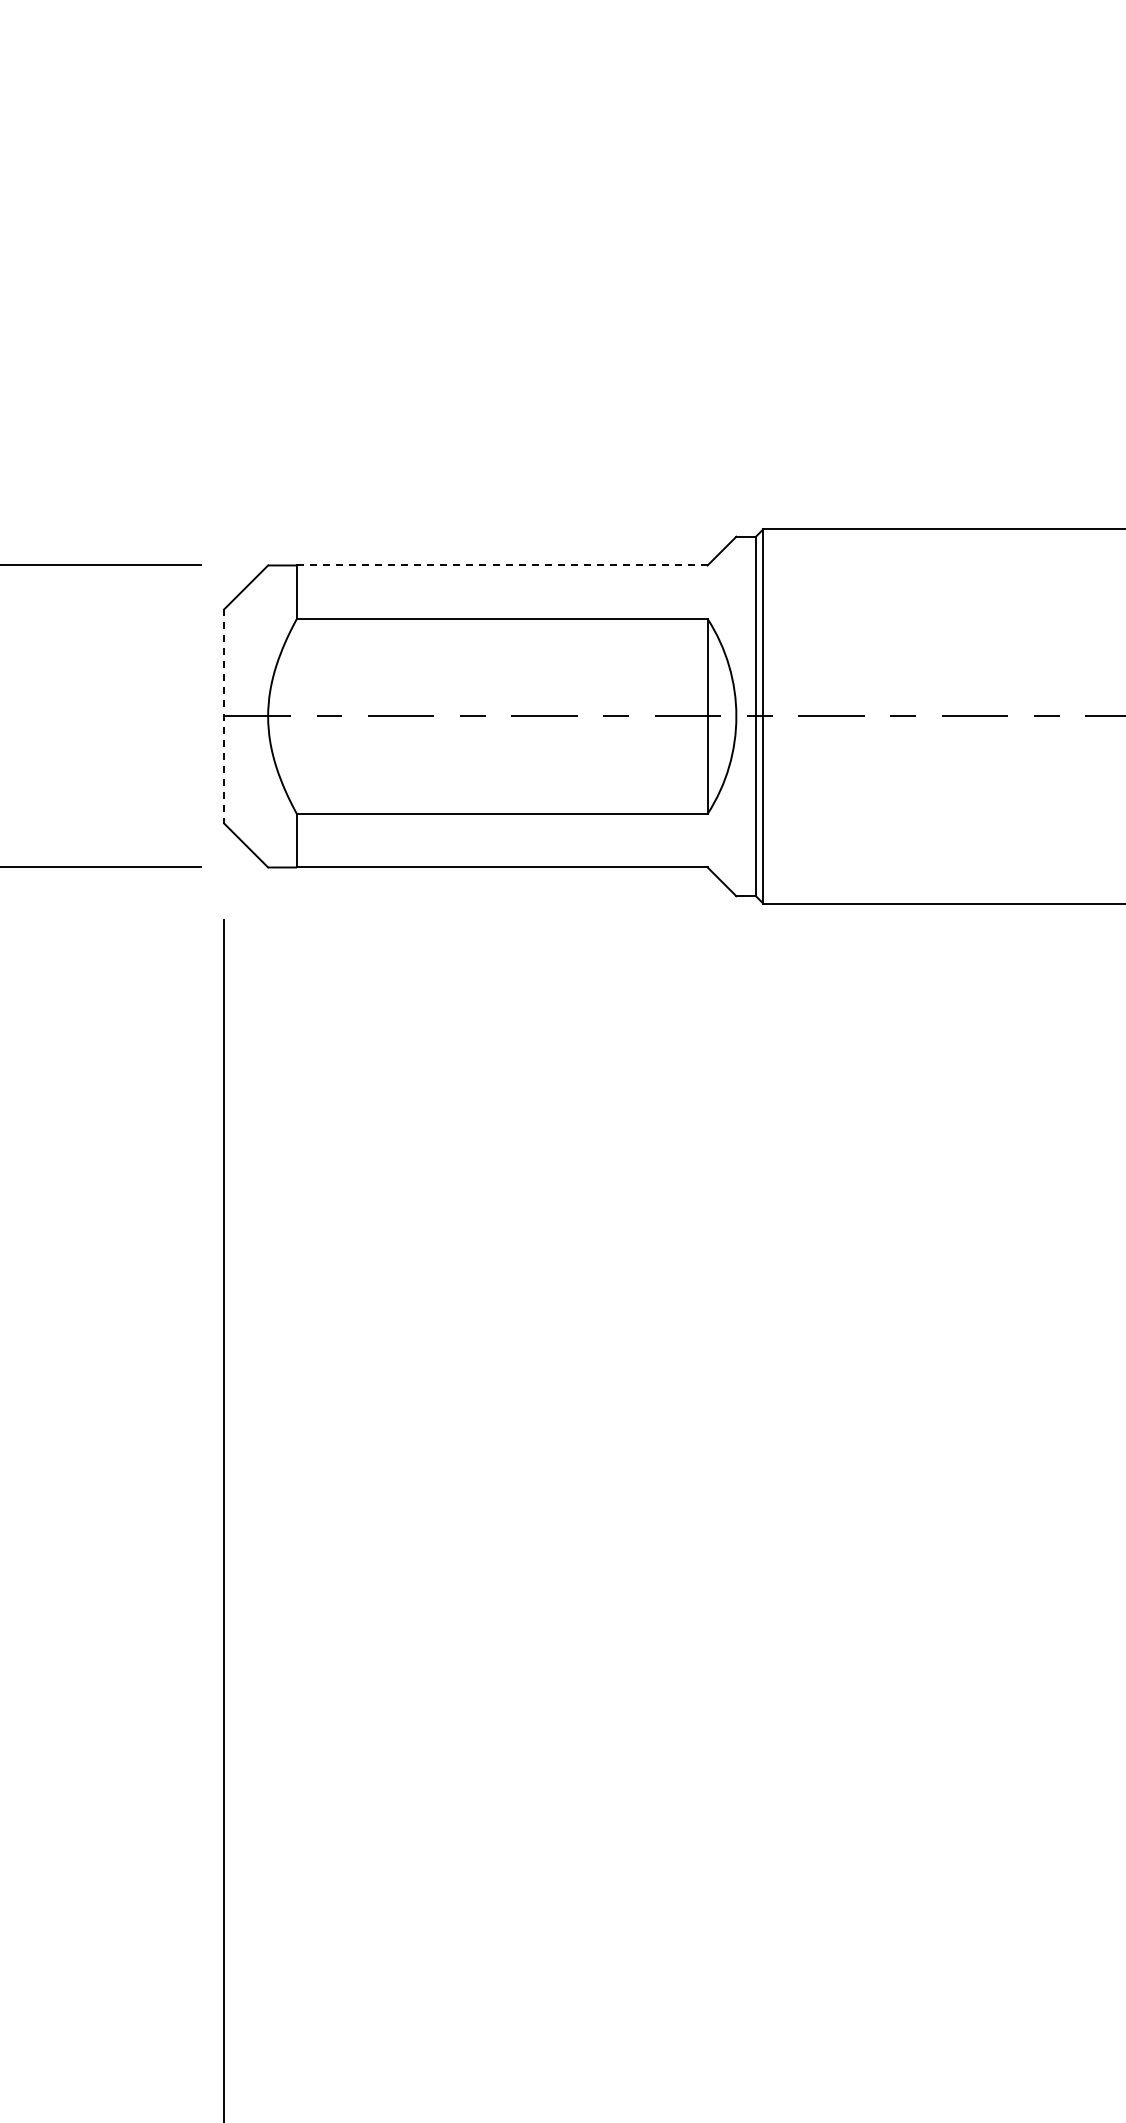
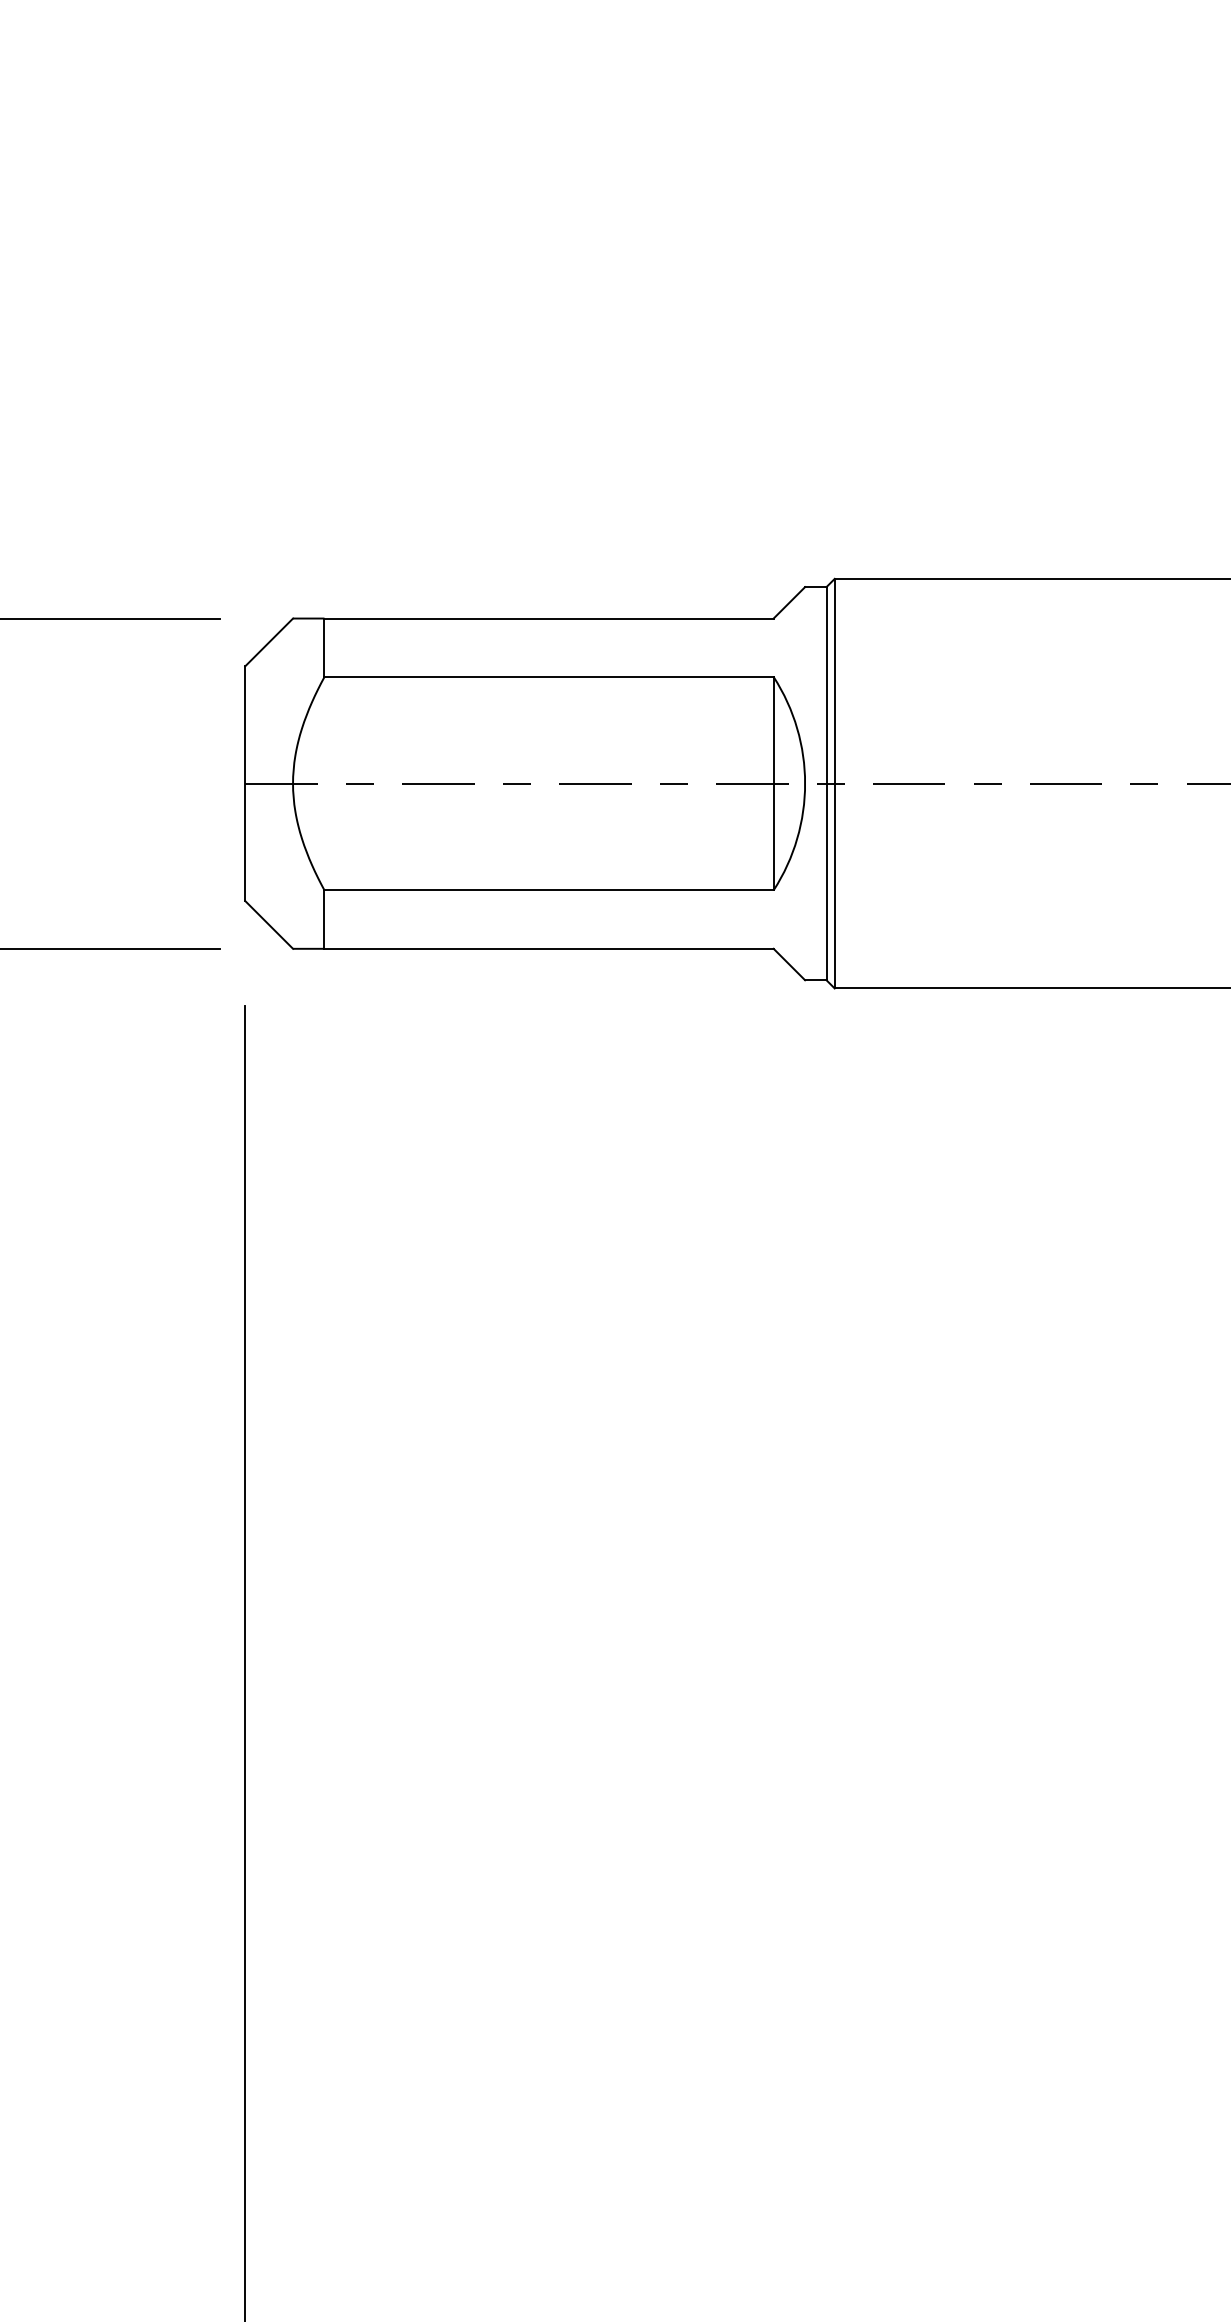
line: (502, 565) -> (549, 618), dashed -> solid
line: (224, 716) -> (245, 783), dashed -> solid

